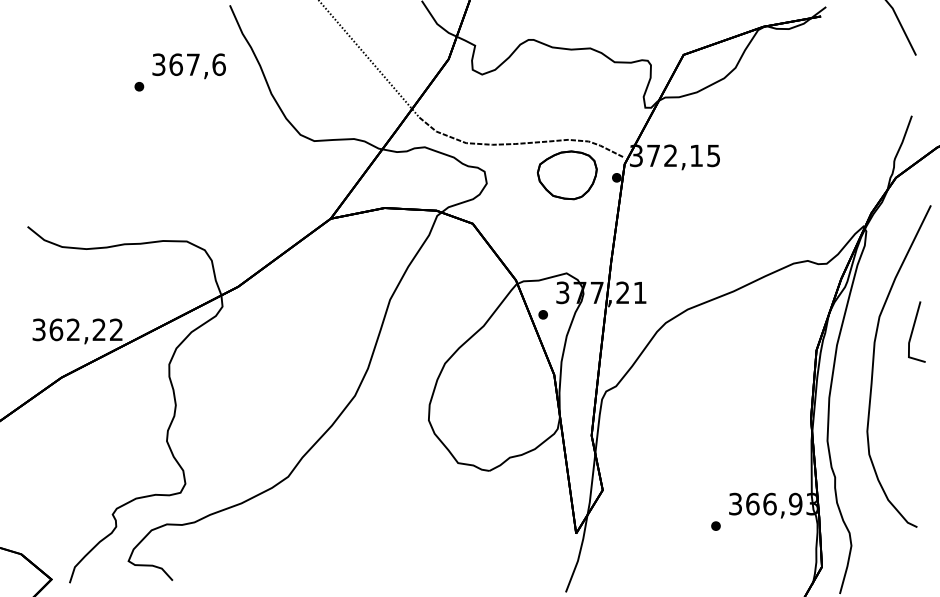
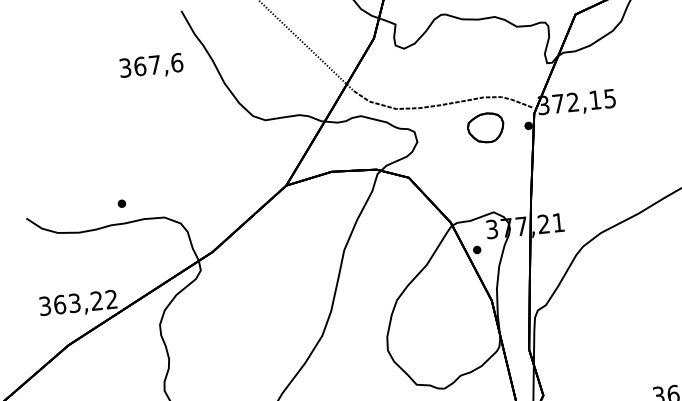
part: (139, 86) -> (122, 203), moved
part: (566, 175) -> (485, 128), size x0.7
text: (73, 329) -> (74, 302), 362,22 -> 363,22

